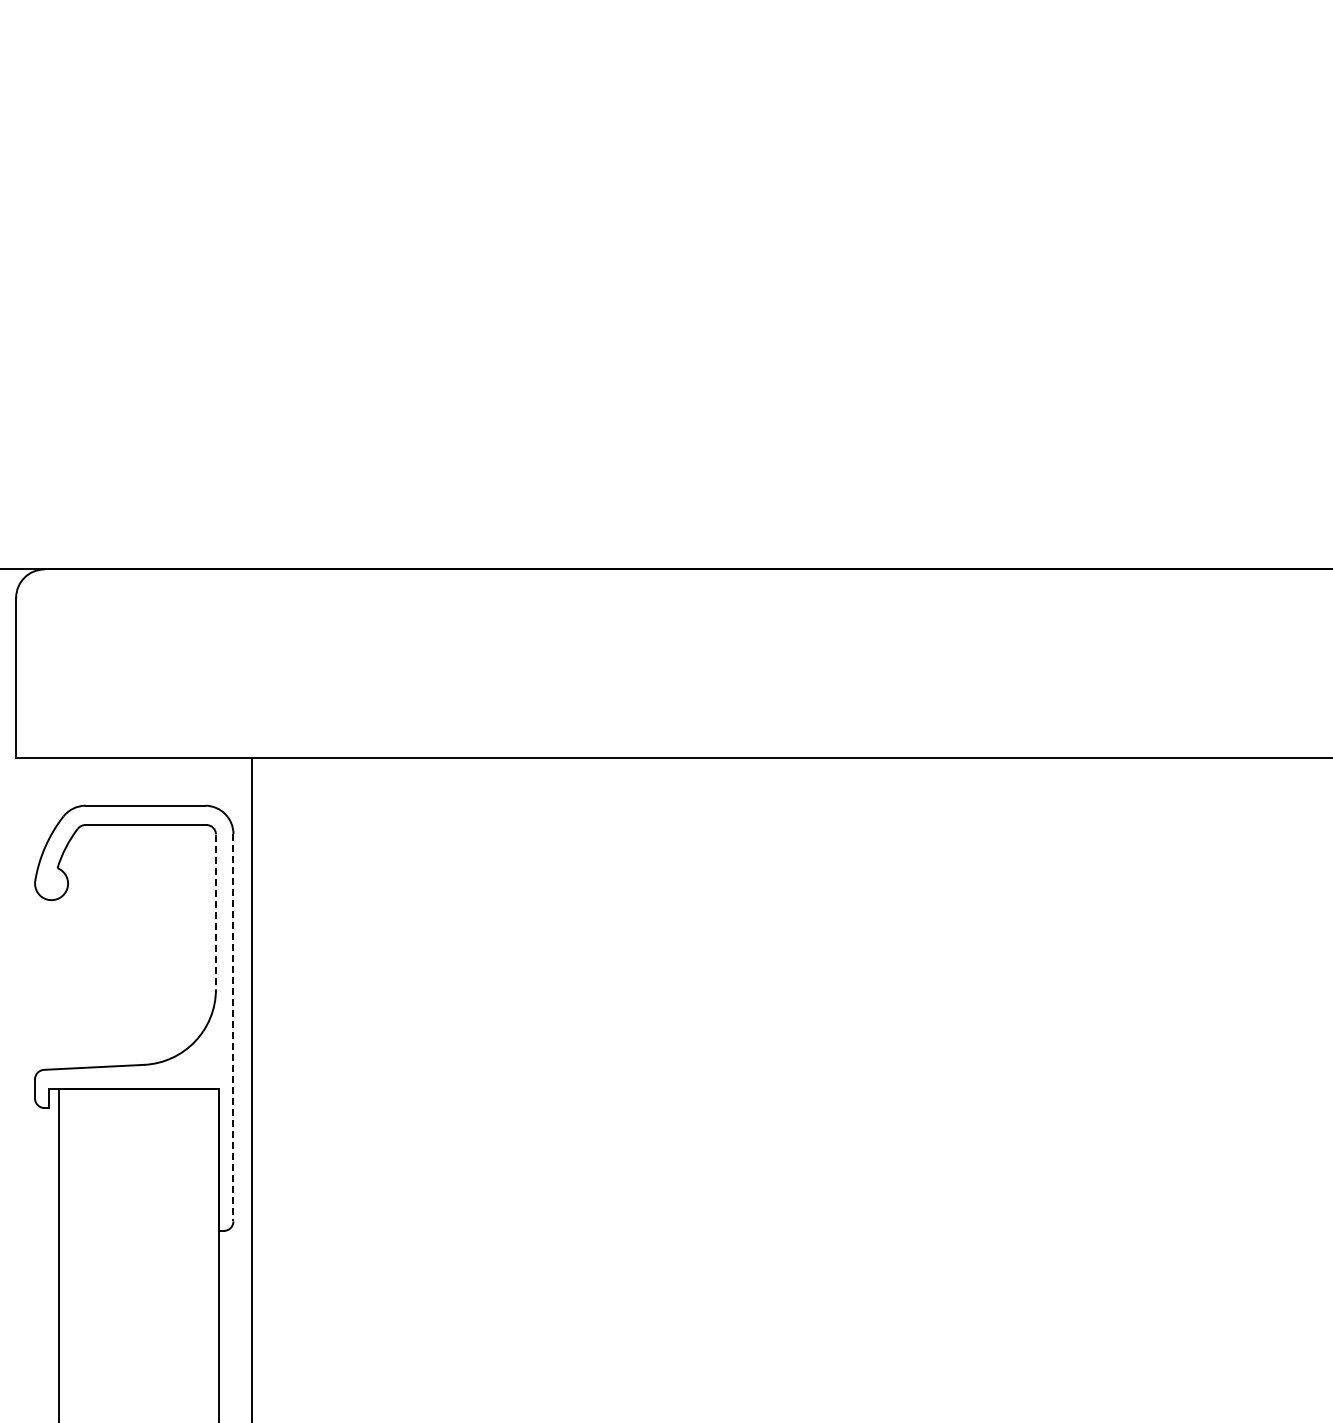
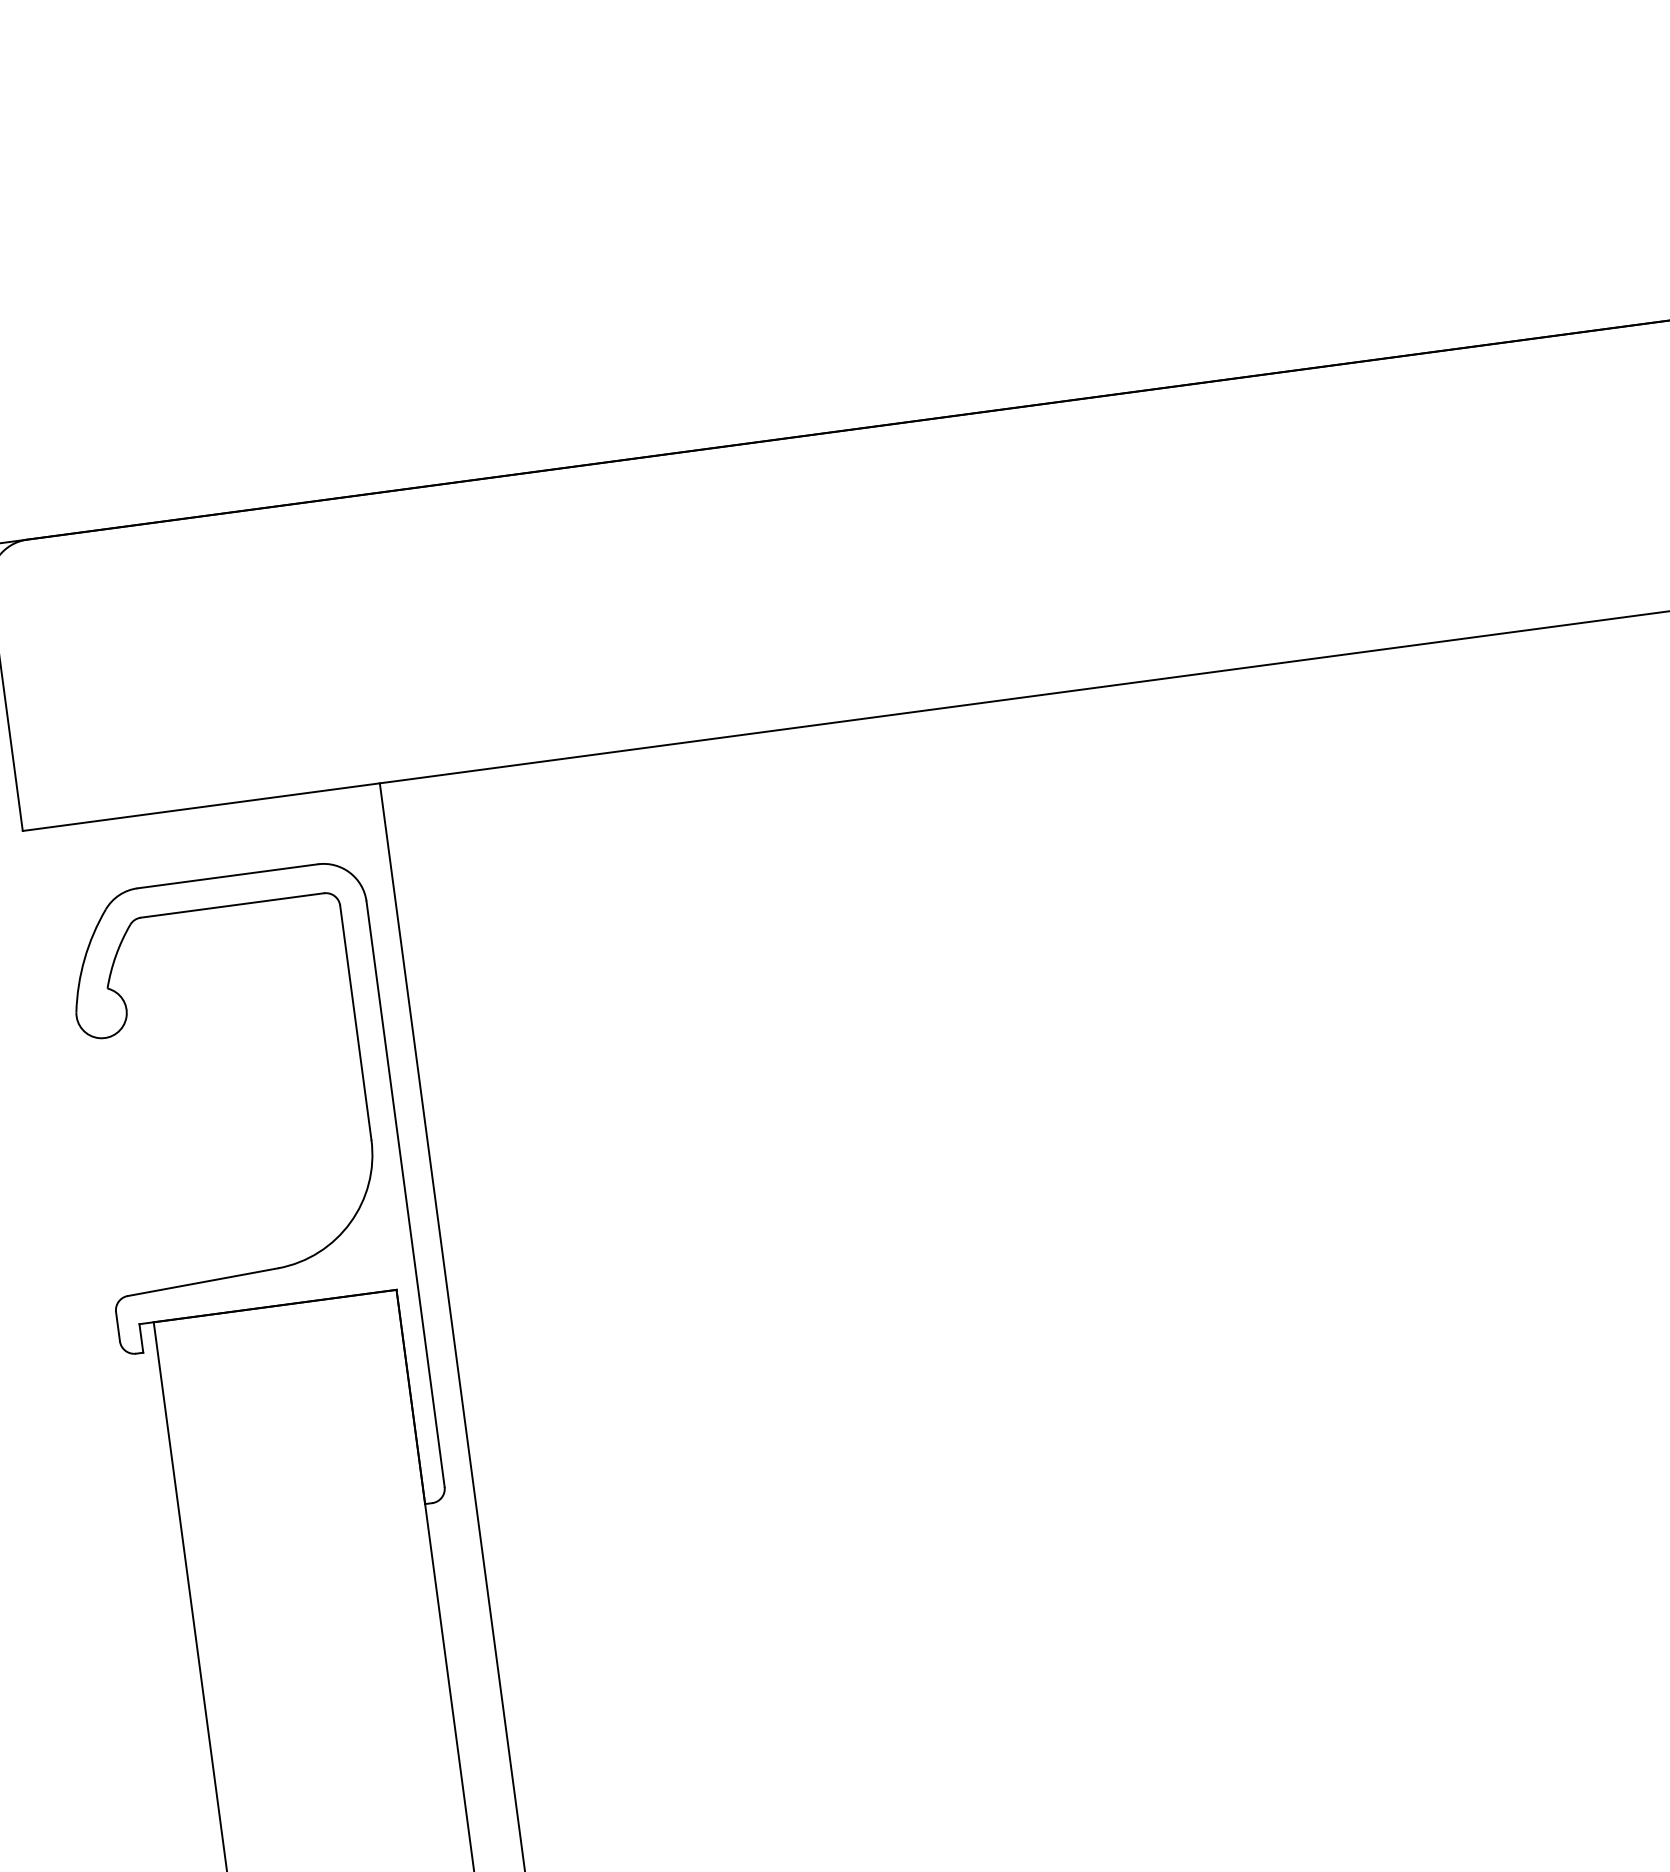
line: (215, 912) -> (355, 1023), dashed -> solid
line: (233, 1027) -> (405, 1193), dashed -> solid

